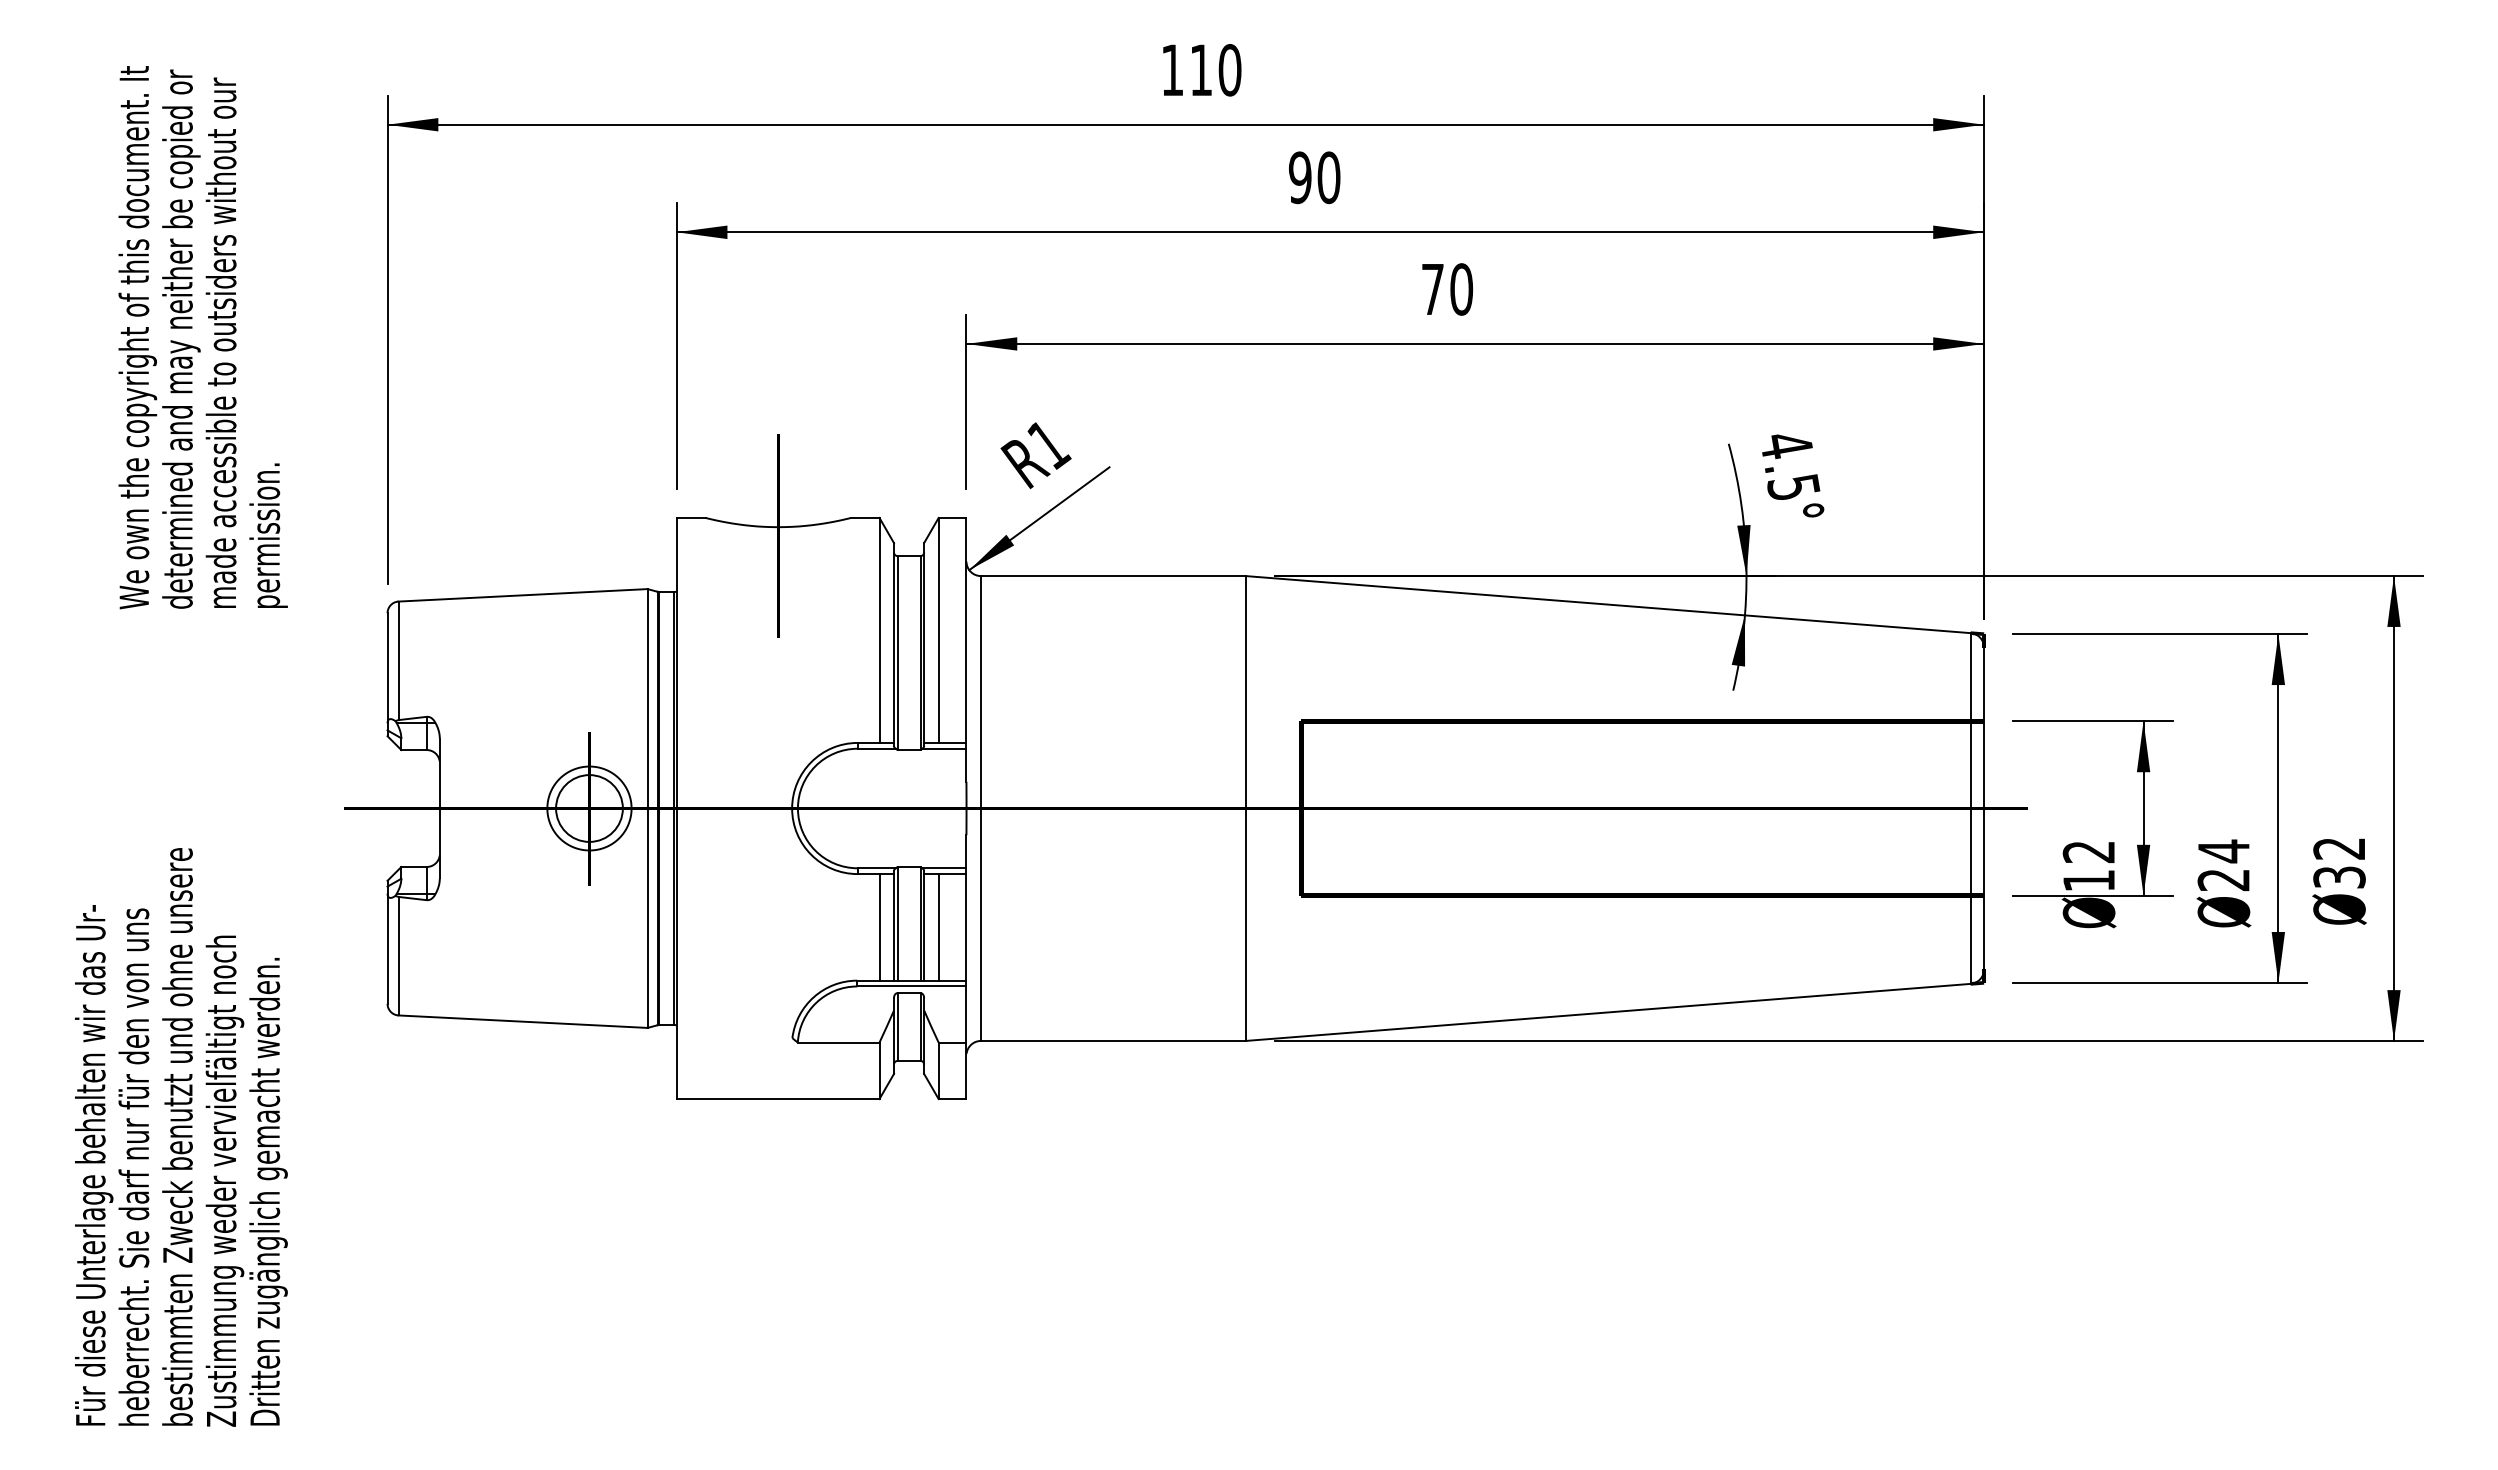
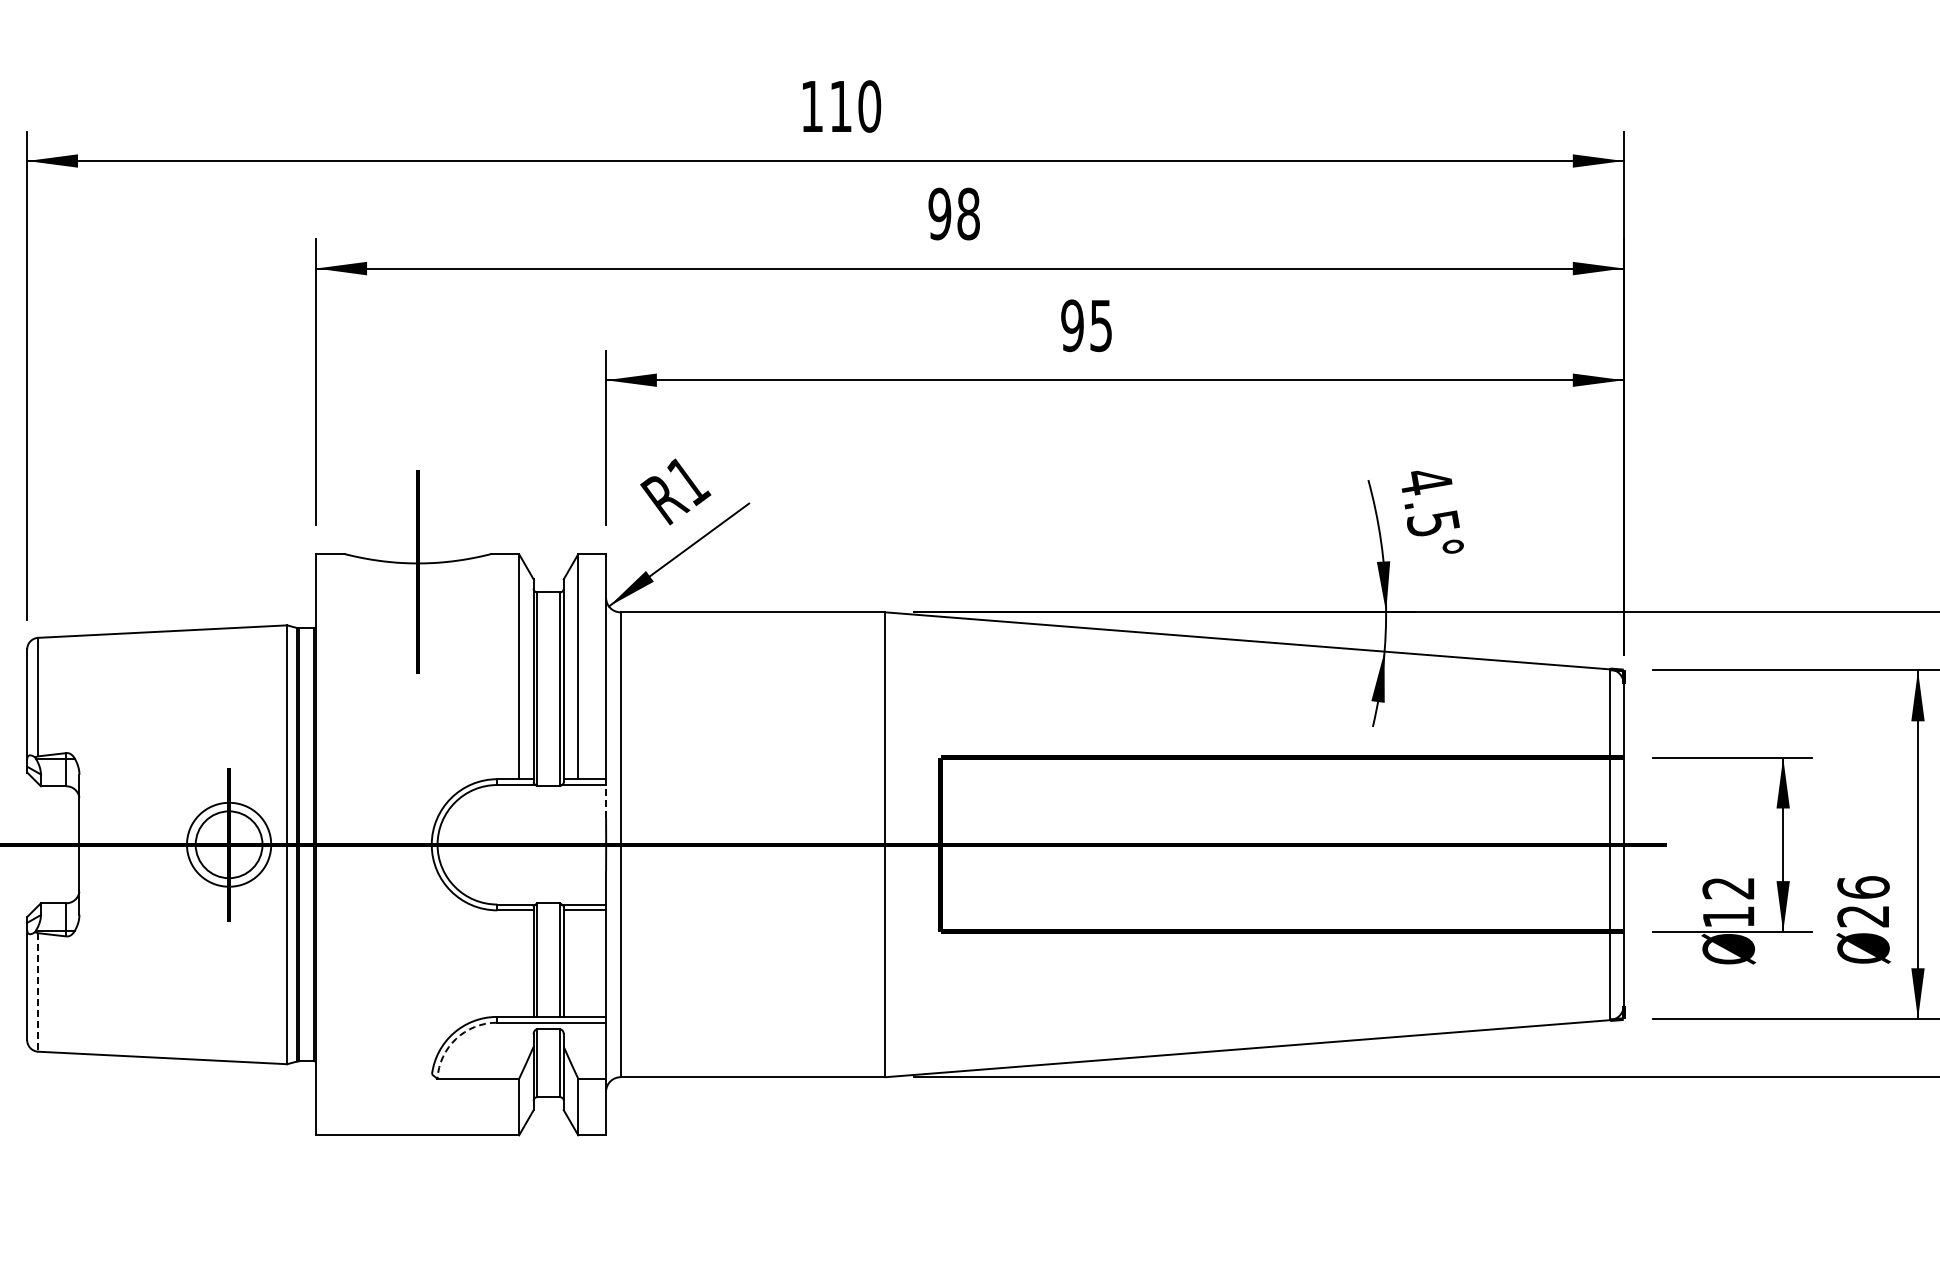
text: (1328, 177) -> (968, 213), 90 -> 98
text: (1447, 289) -> (1087, 325), 70 -> 95
line: (966, 765) -> (606, 801), solid -> dashed
text: (2223, 851) -> (1863, 887), 24 -> 26
line: (879, 927) -> (519, 963), removed
line: (938, 927) -> (578, 963), removed
line: (398, 956) -> (38, 992), solid -> dashed
arc: (816, 1002) -> (456, 1038), solid -> dashed

